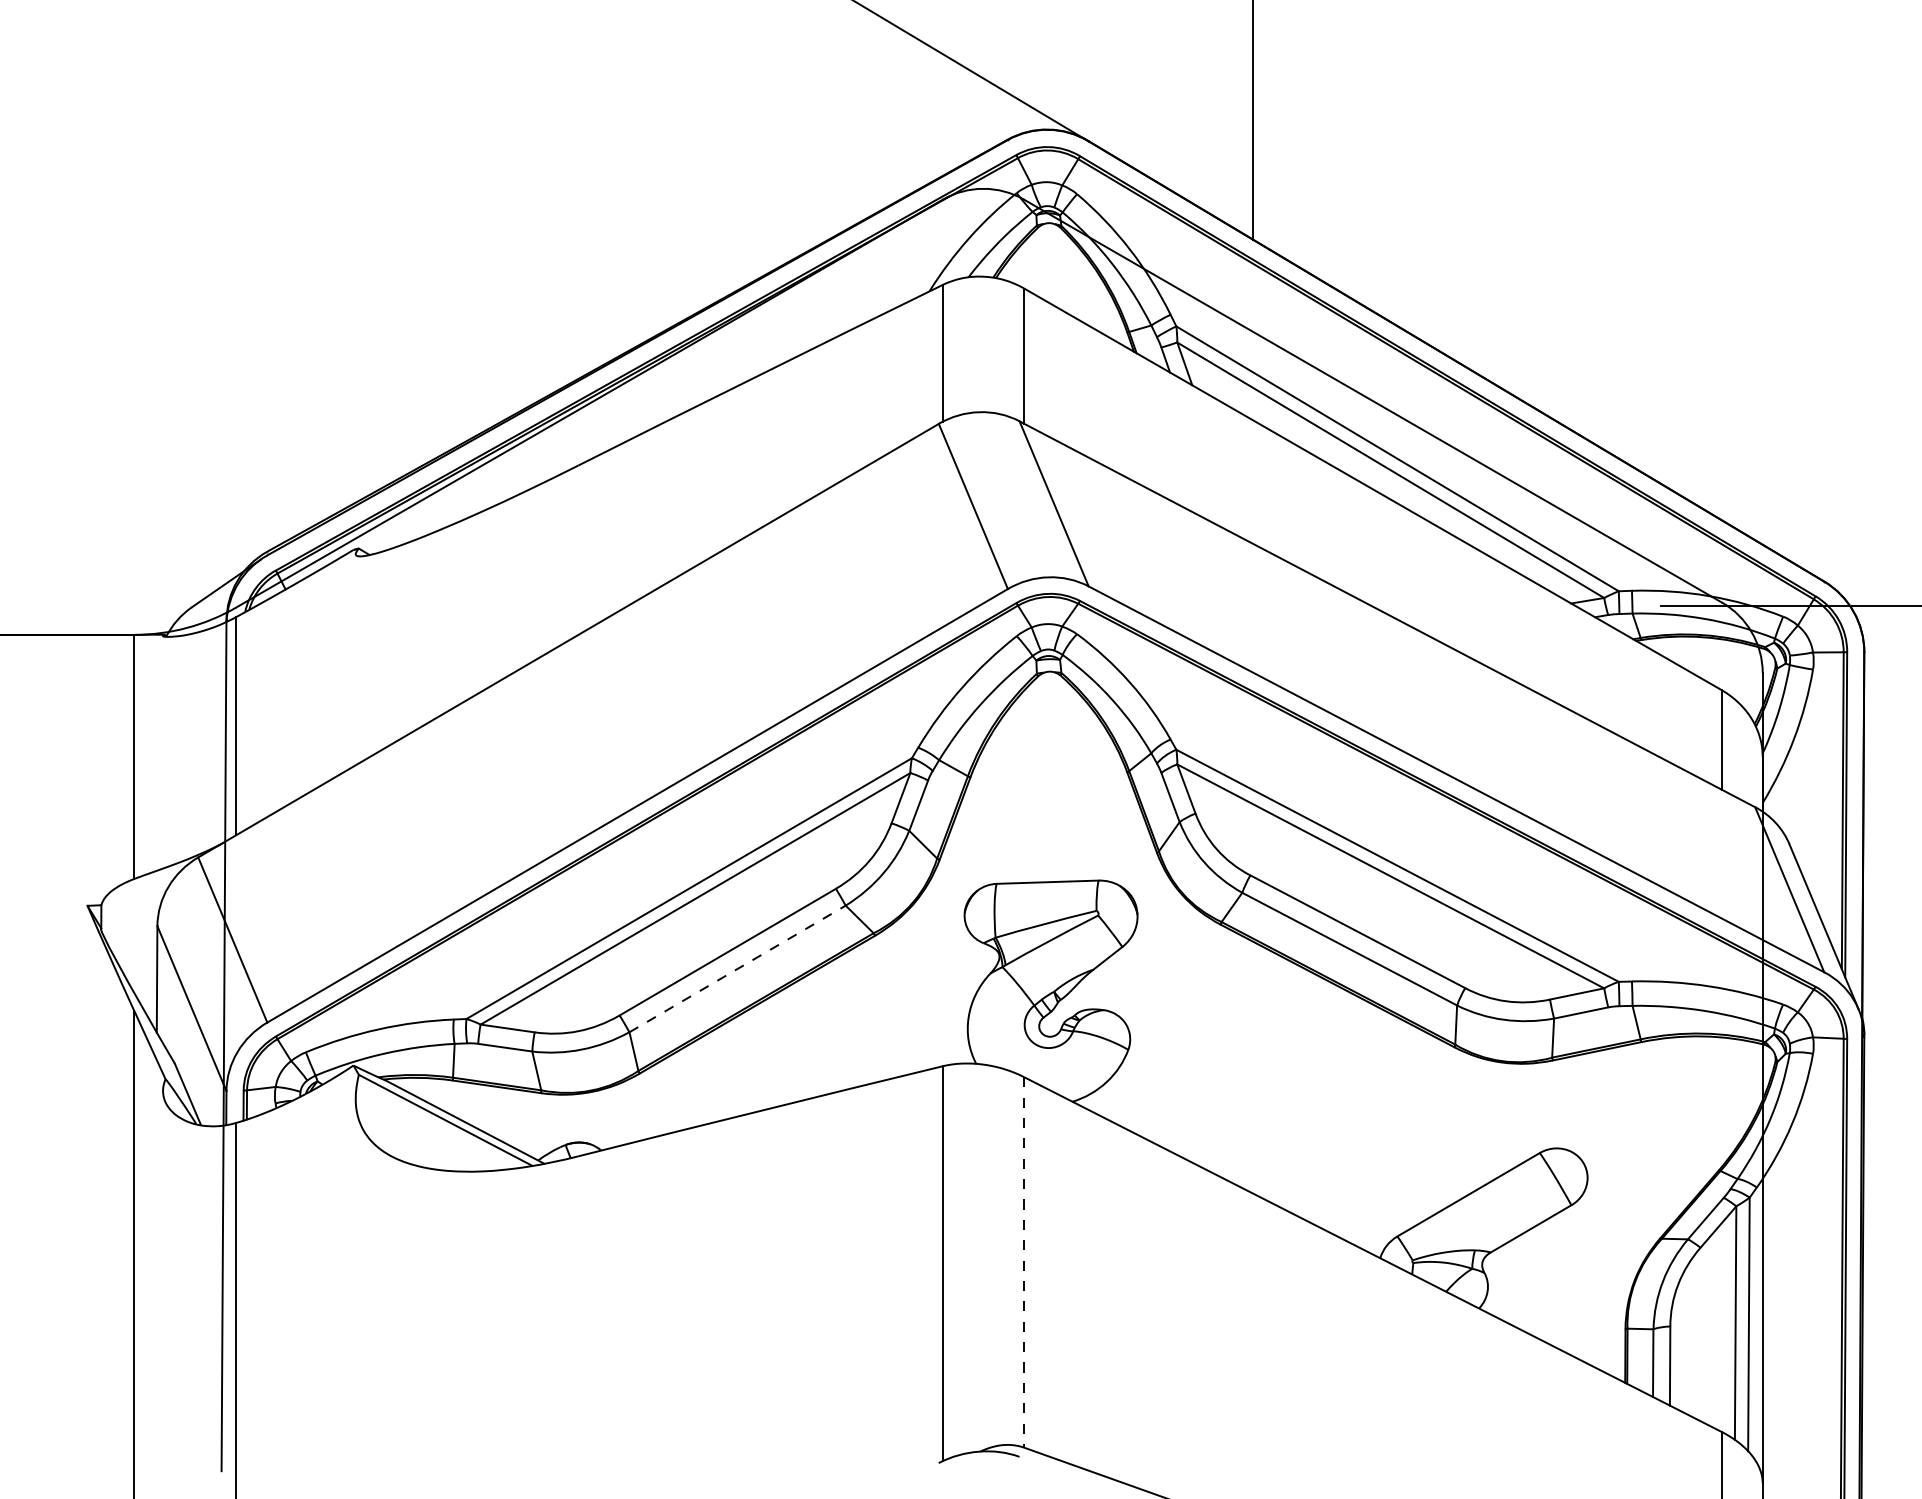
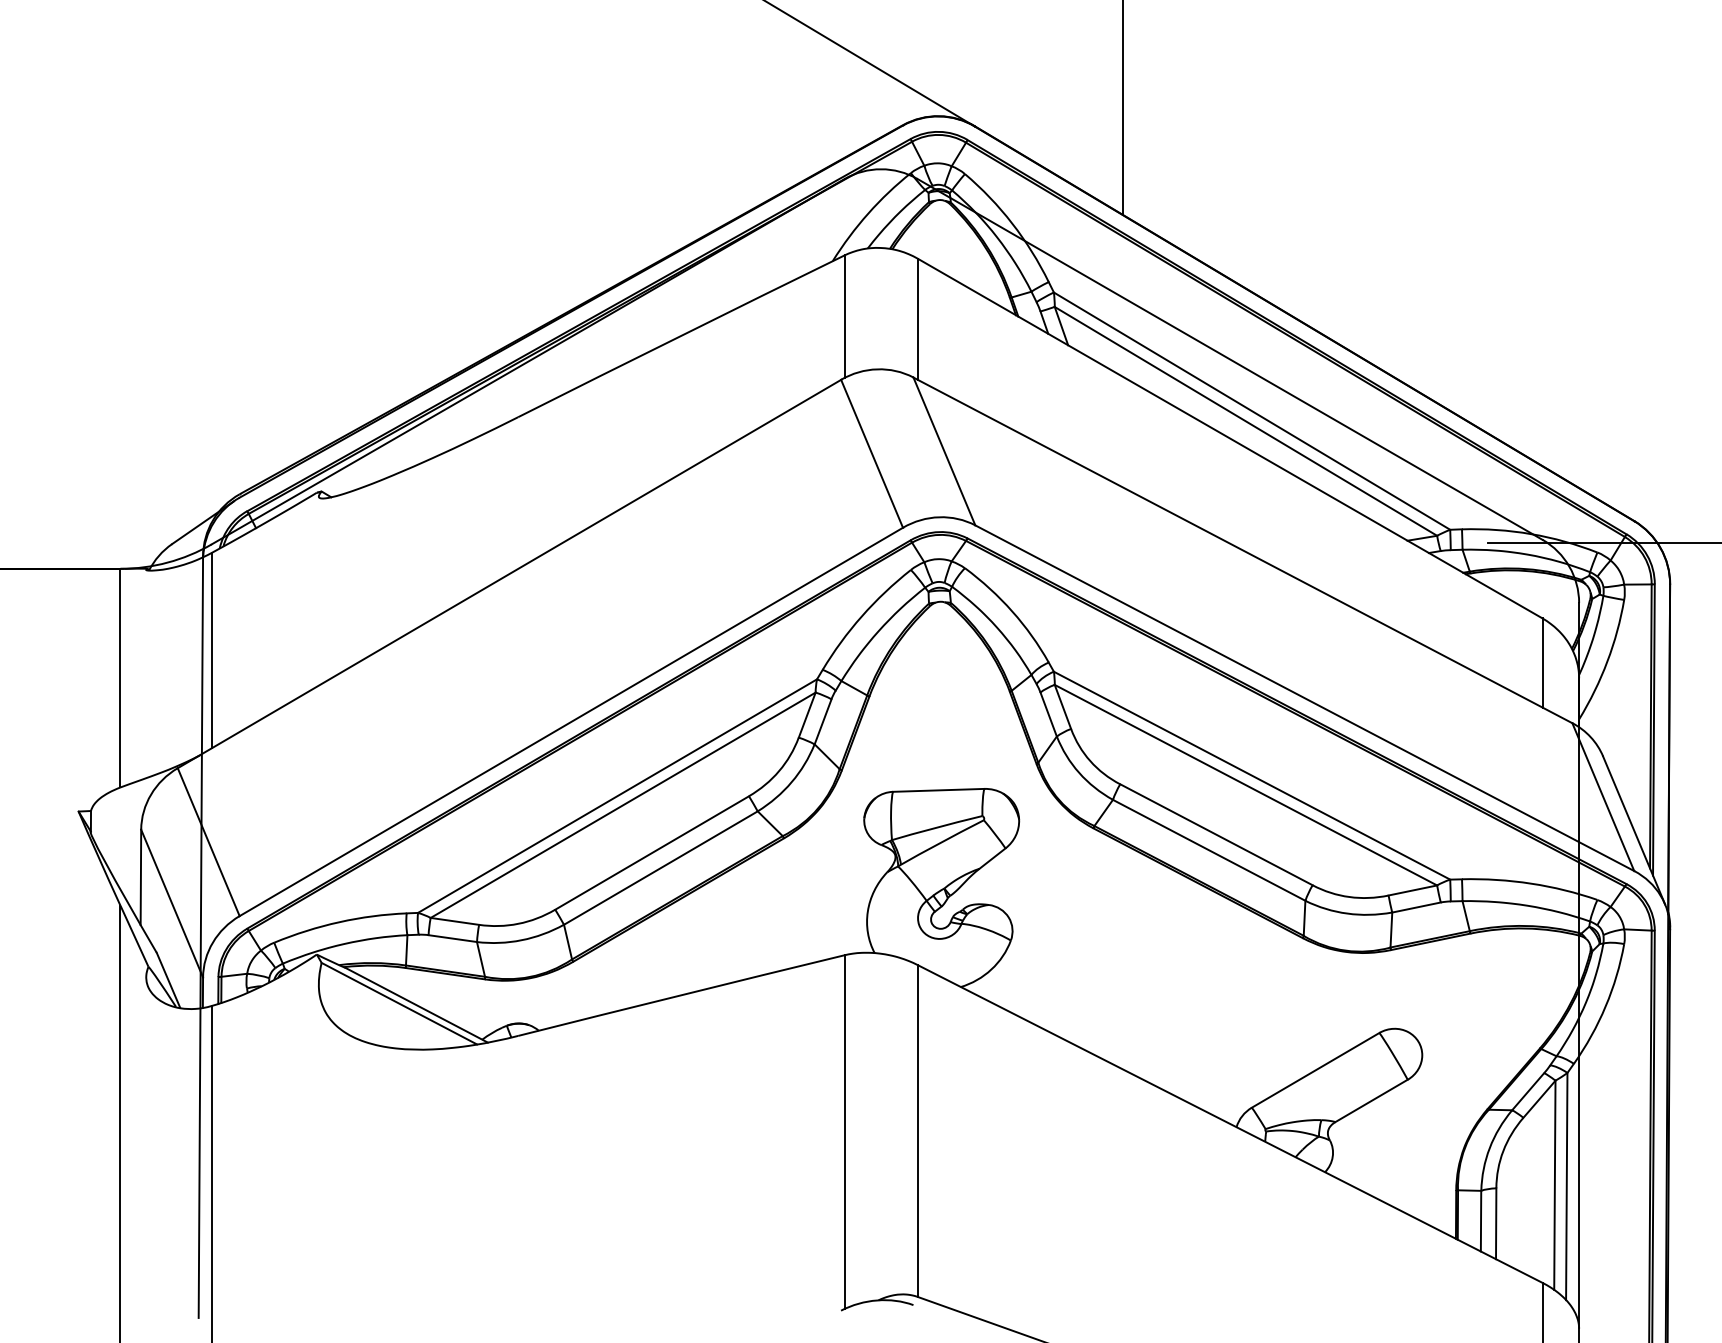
line: (738, 968) -> (661, 867), dashed -> solid
line: (1024, 1261) -> (917, 1130), dashed -> solid

